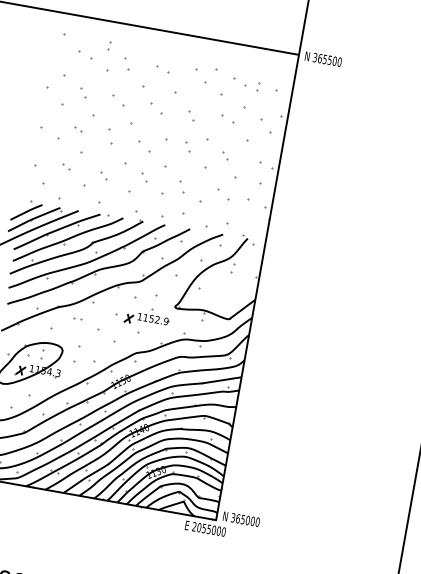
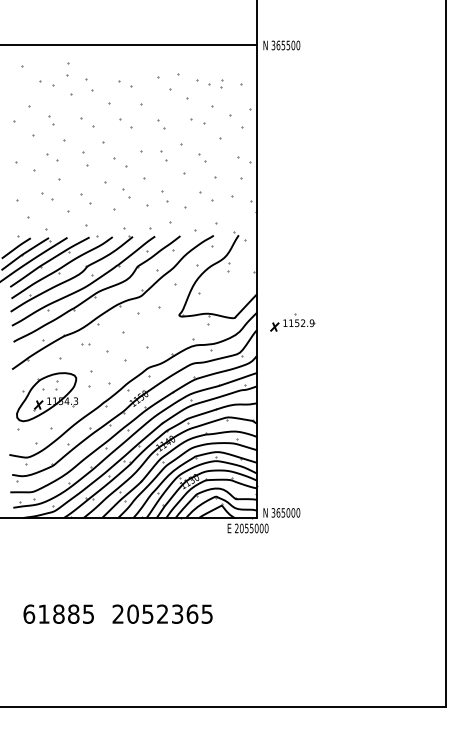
part: (109, 45) -> (68, 69), size x1.6
part: (78, 129) -> (52, 157), size x1.6
part: (66, 166) -> (47, 196), size x1.6
part: (104, 176) -> (86, 199), size x1.6
part: (147, 317) -> (292, 322), moved

